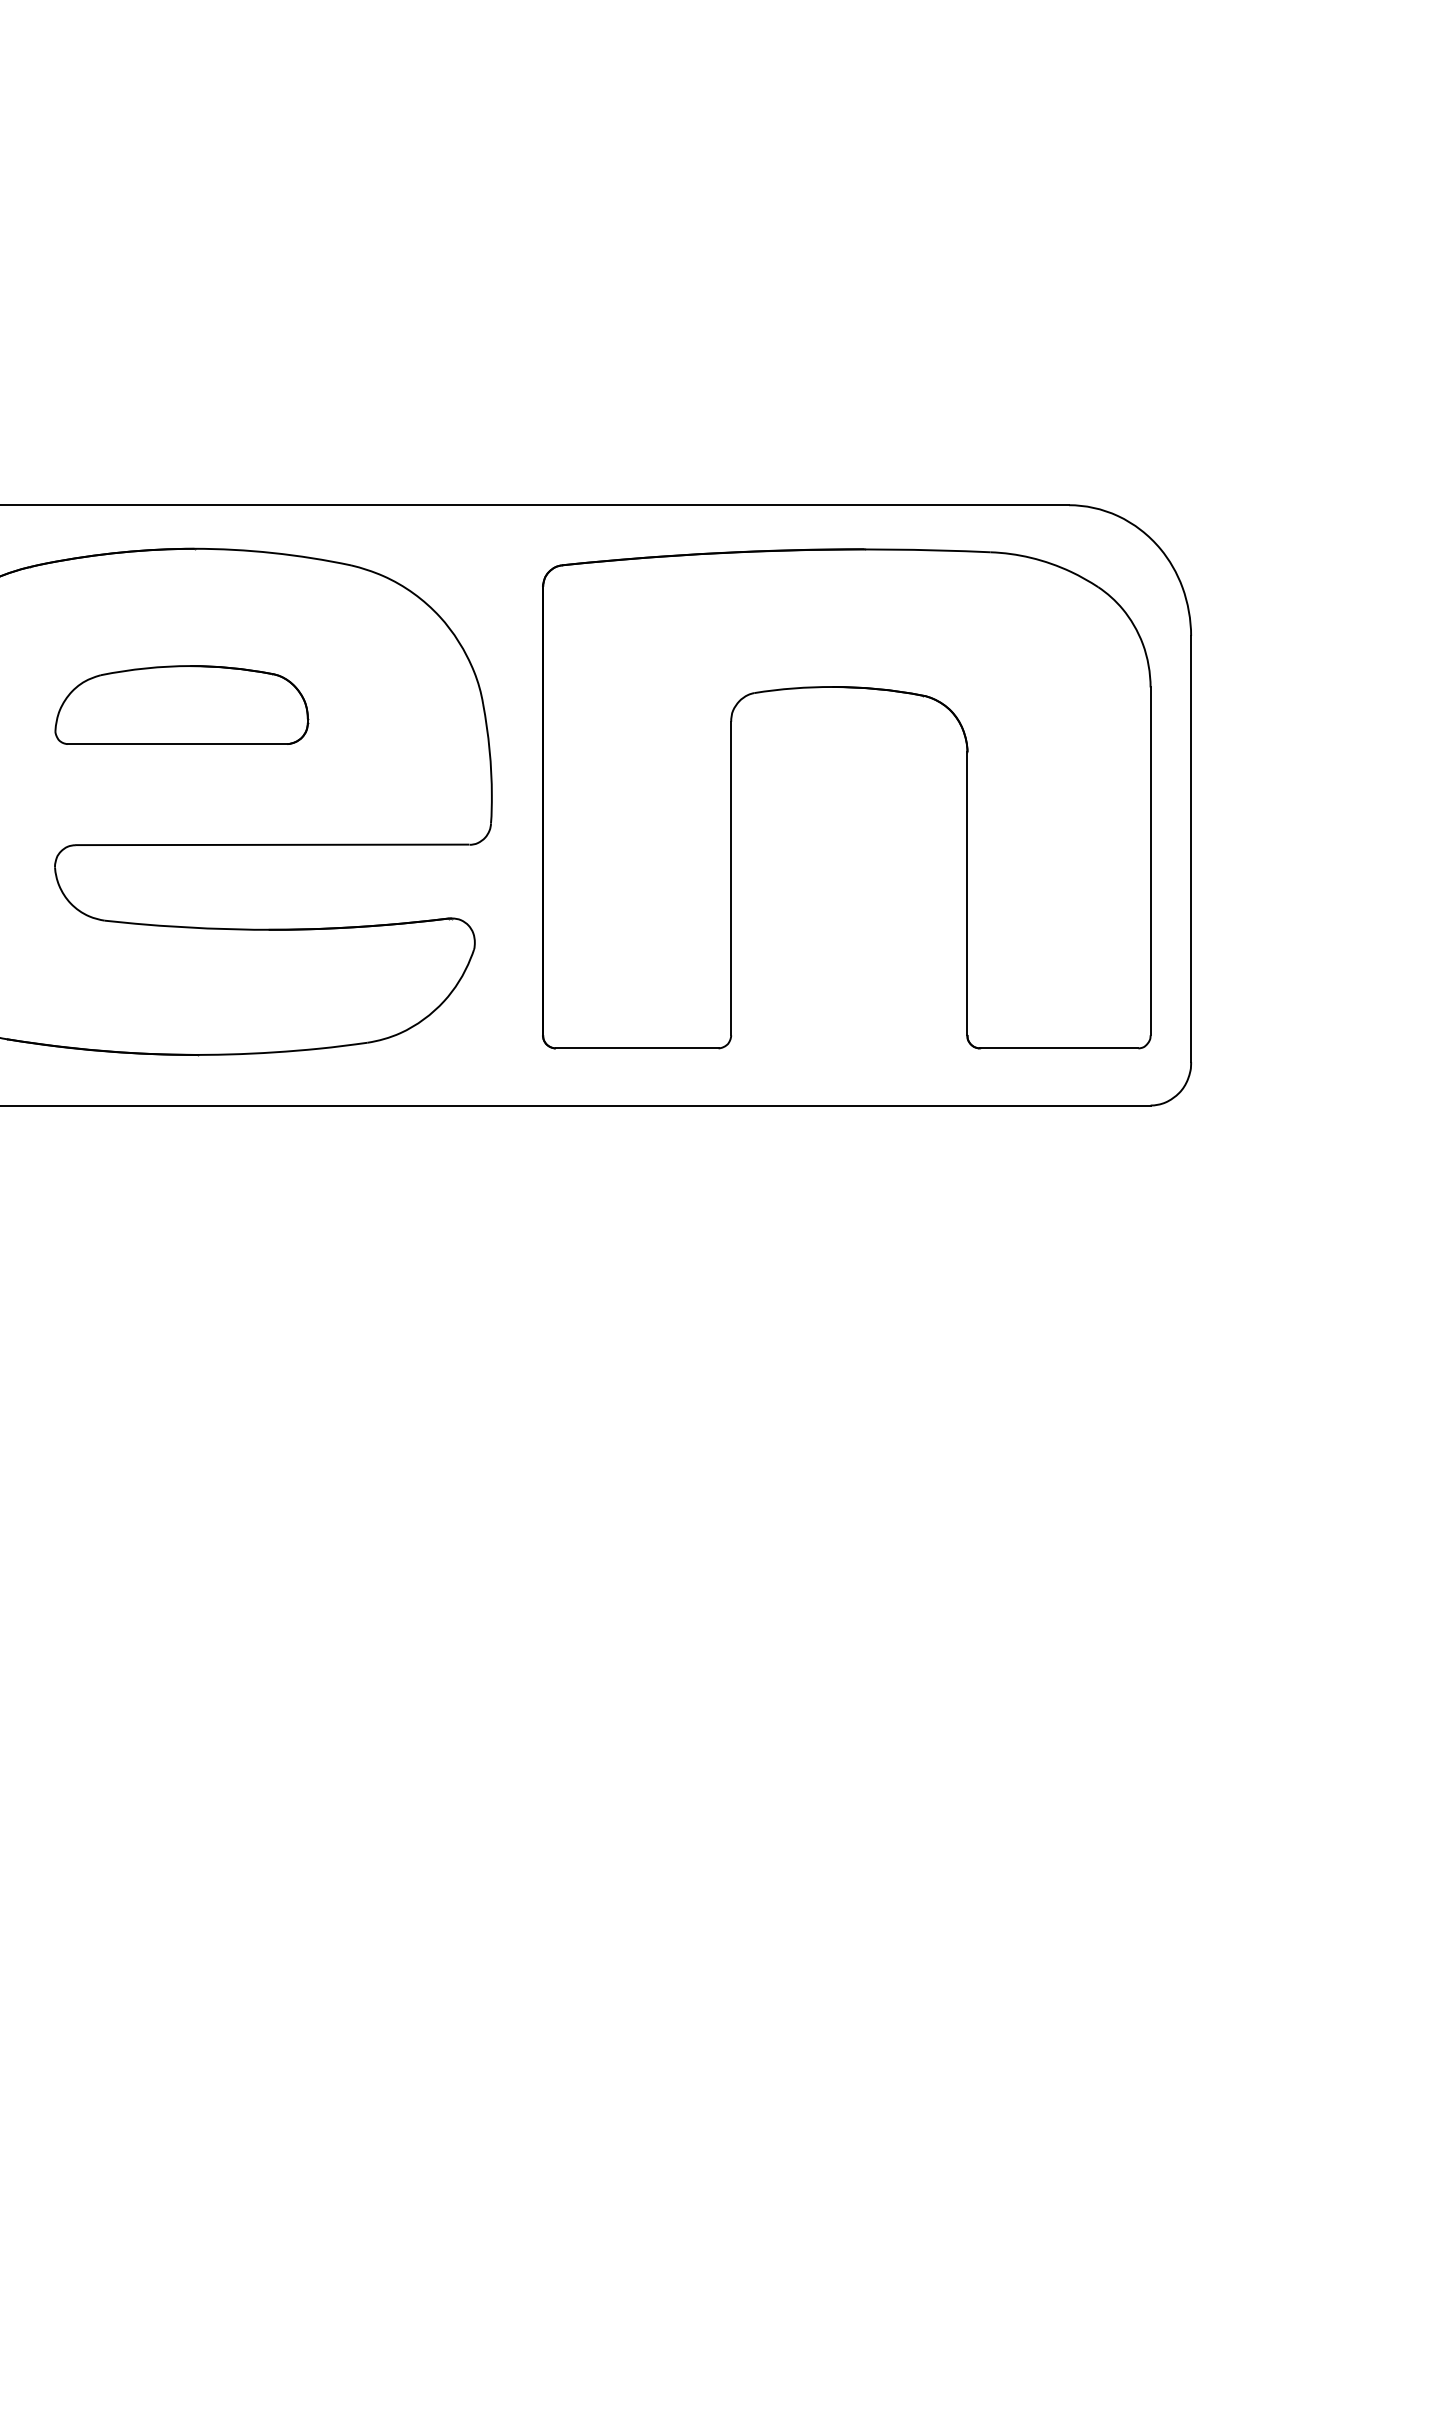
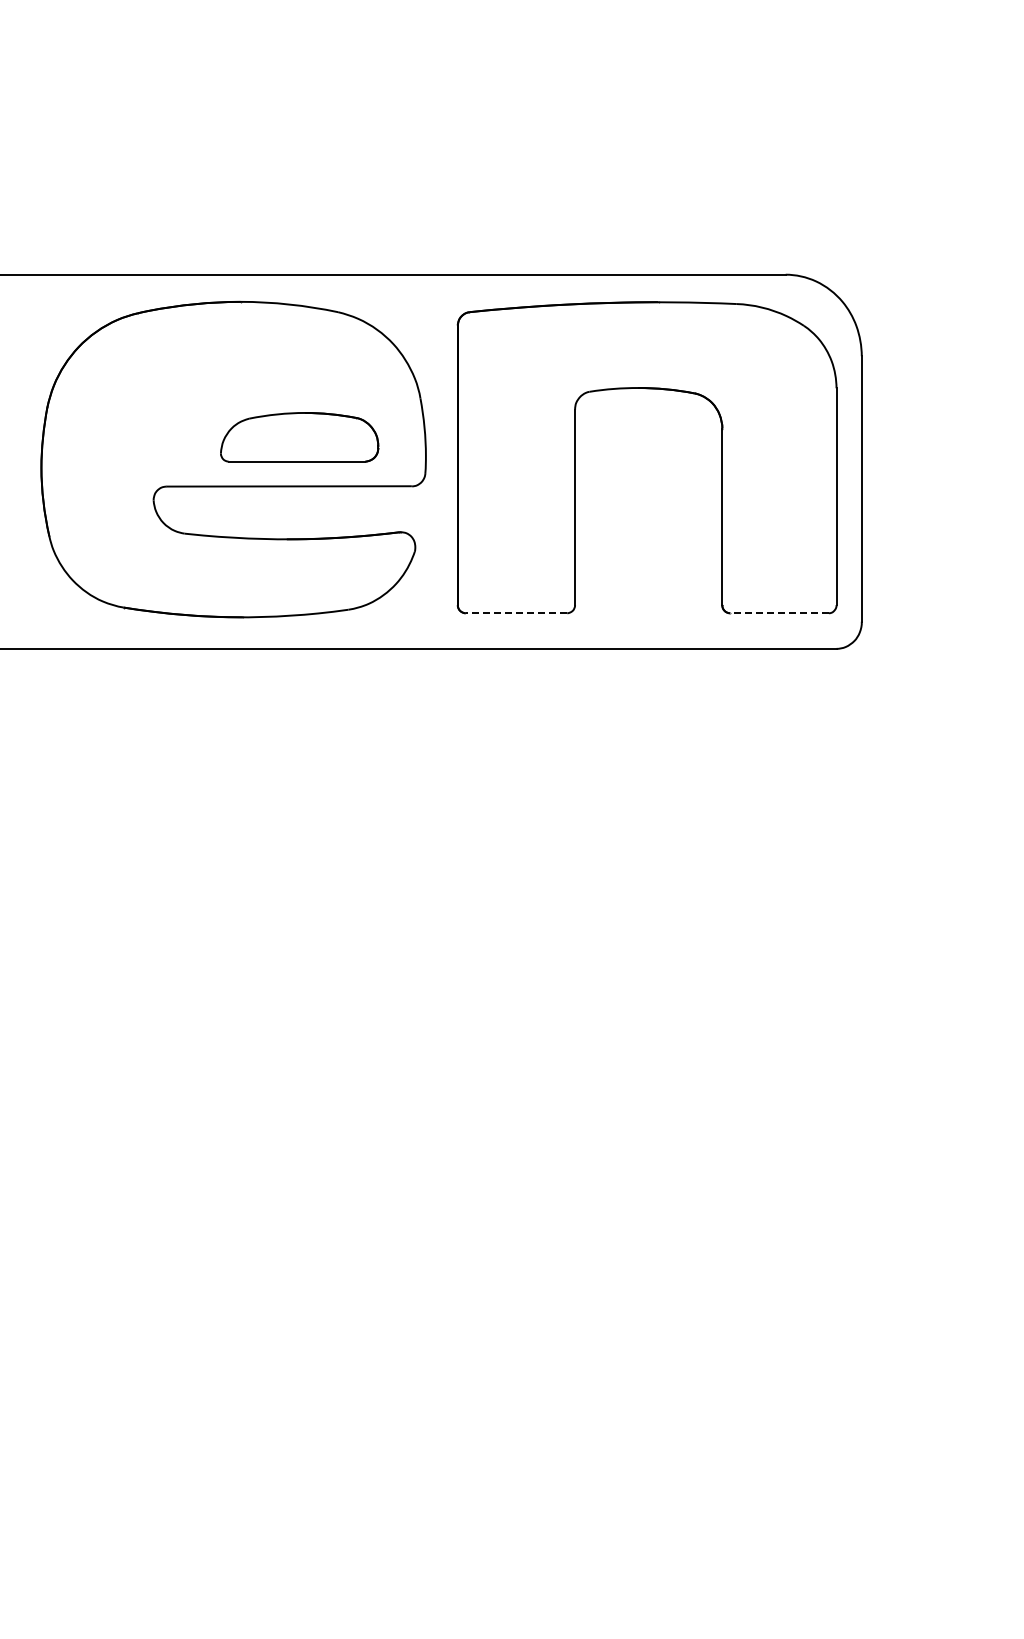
part: (181, 705) -> (299, 437), moved
line: (637, 1048) -> (516, 613), solid -> dashed
line: (1057, 1048) -> (778, 613), solid -> dashed

